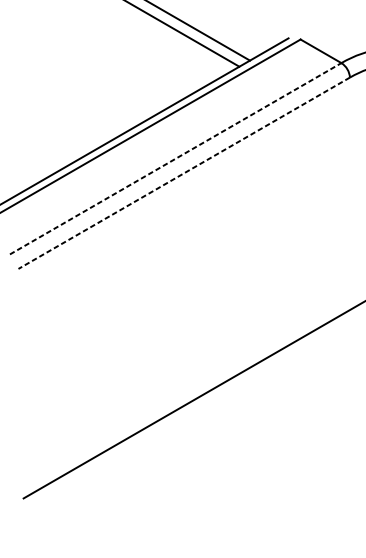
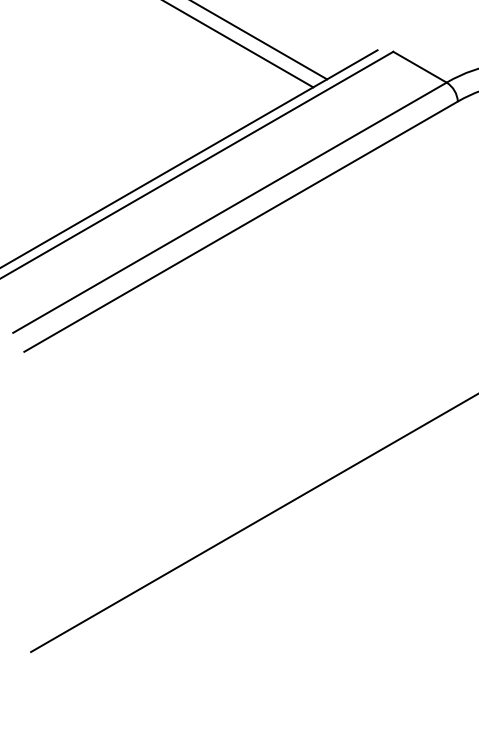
line: (176, 158) -> (230, 207), dashed -> solid
line: (183, 173) -> (240, 226), dashed -> solid

